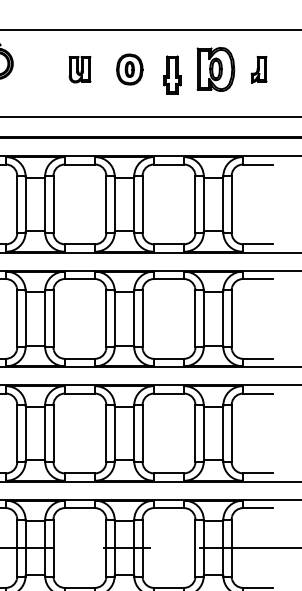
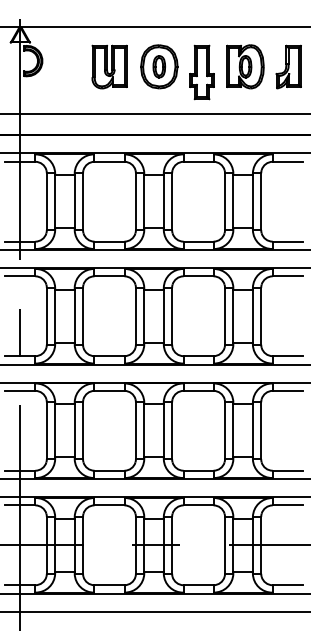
part: (79, 69) -> (109, 66), size x1.67
part: (129, 69) -> (159, 66), size x1.43
part: (258, 69) -> (288, 66), size x1.67
part: (171, 75) -> (201, 72), size x1.43

